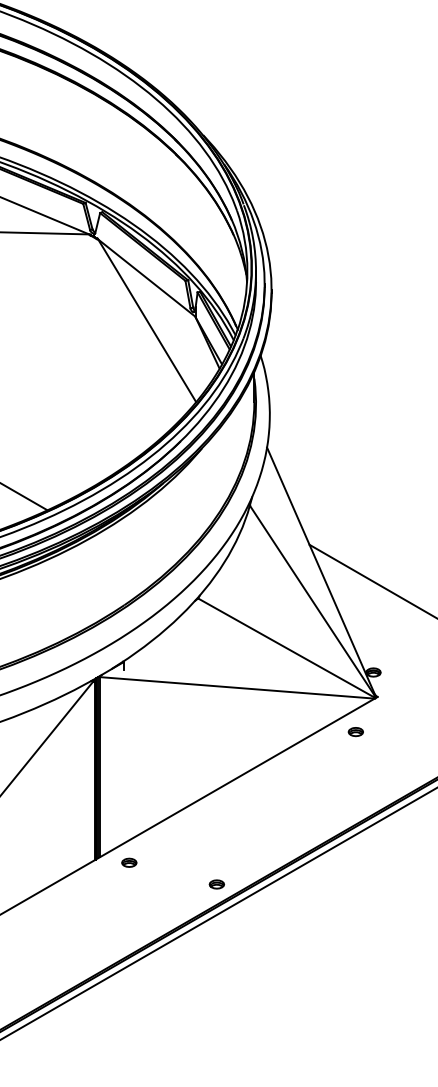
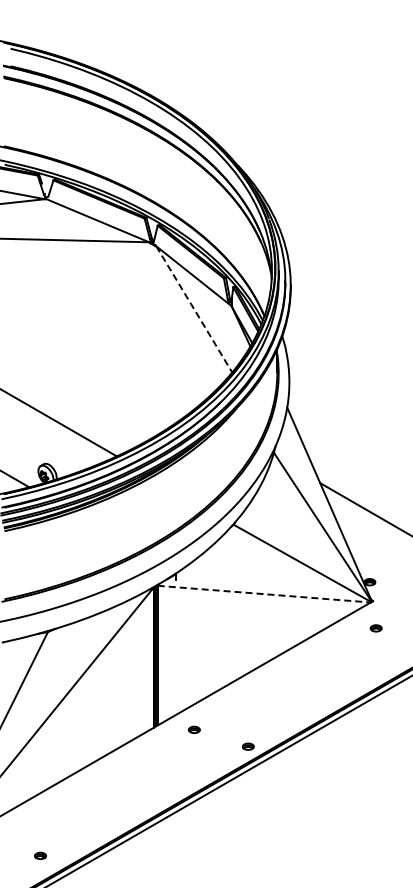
line: (147, 321) -> (194, 309), solid -> dashed
line: (237, 688) -> (264, 594), solid -> dashed
part: (355, 732) -> (375, 628), moved
part: (128, 862) -> (193, 729), moved

